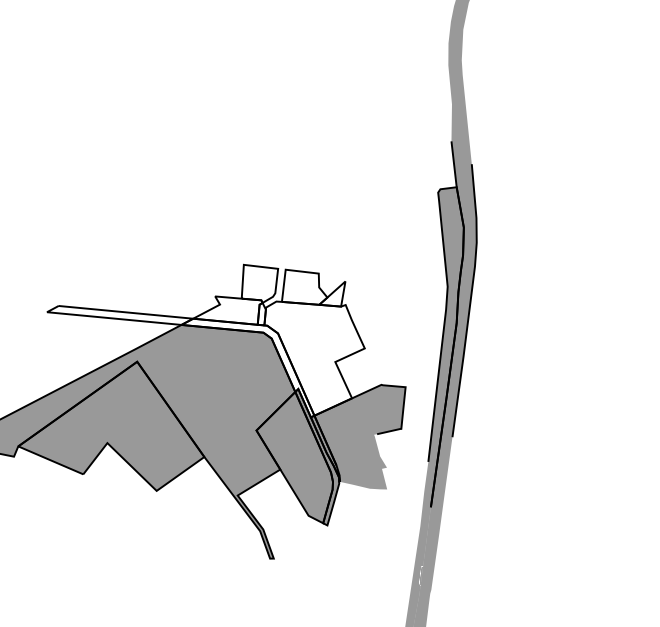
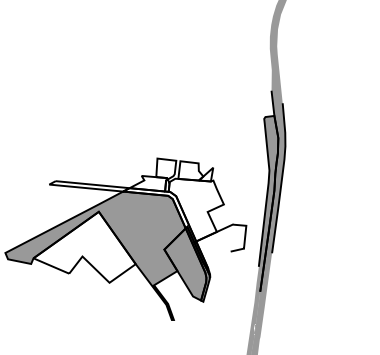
fill: (111, 424) -> (84, 246), removed
fill: (360, 437) -> (221, 253), removed

